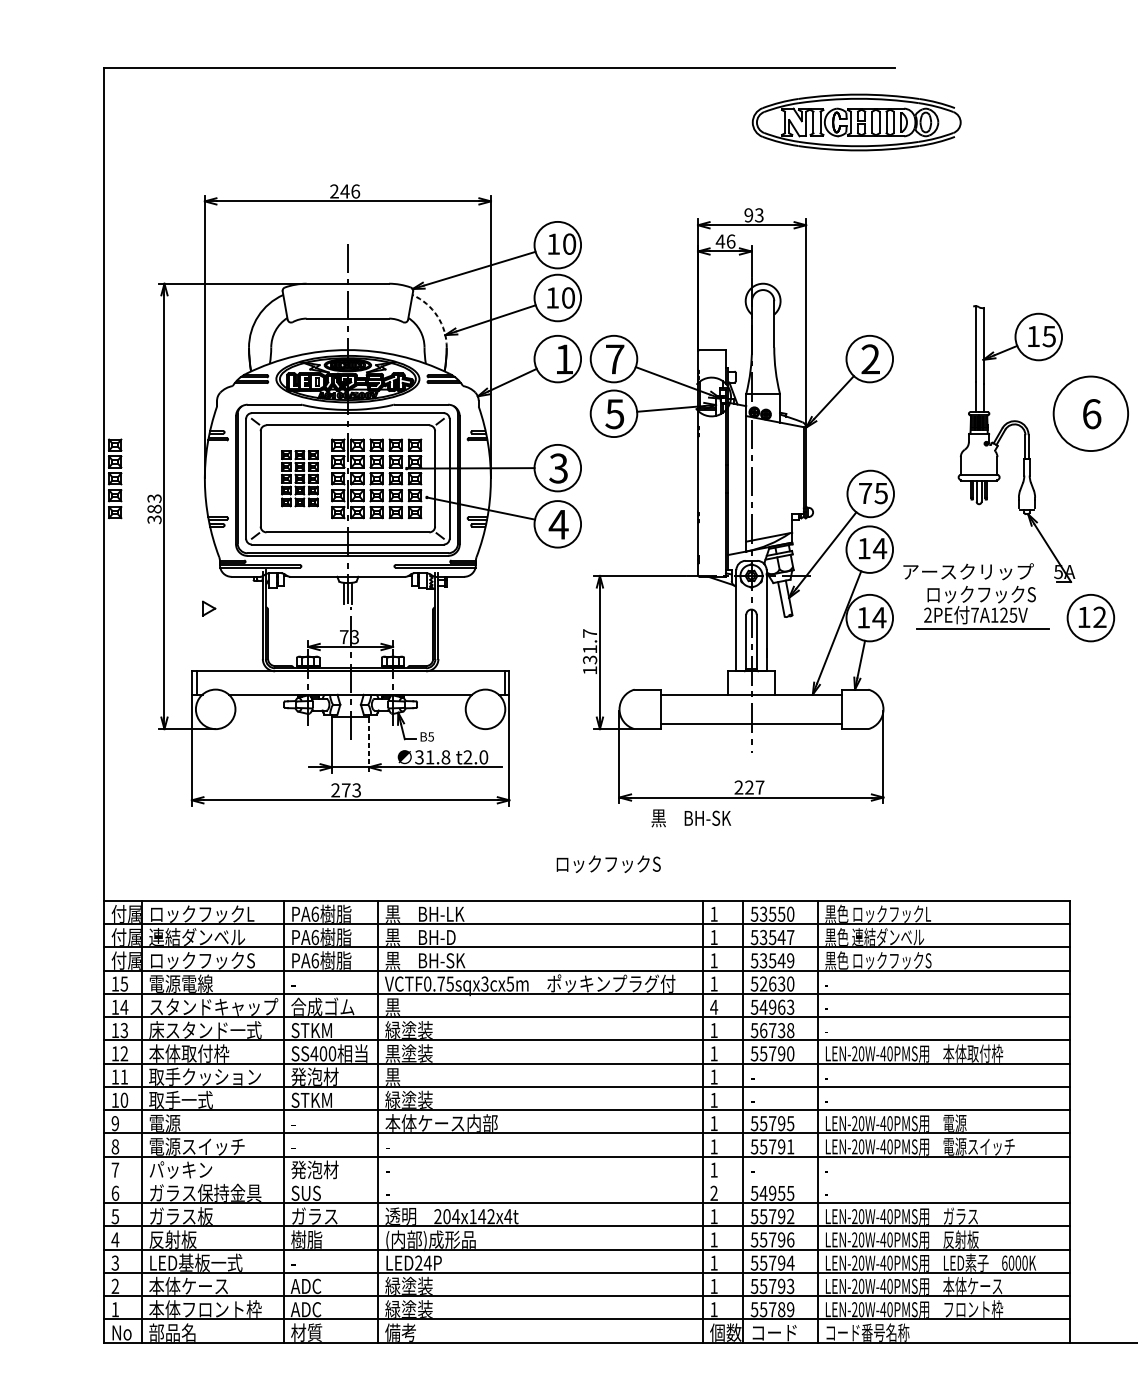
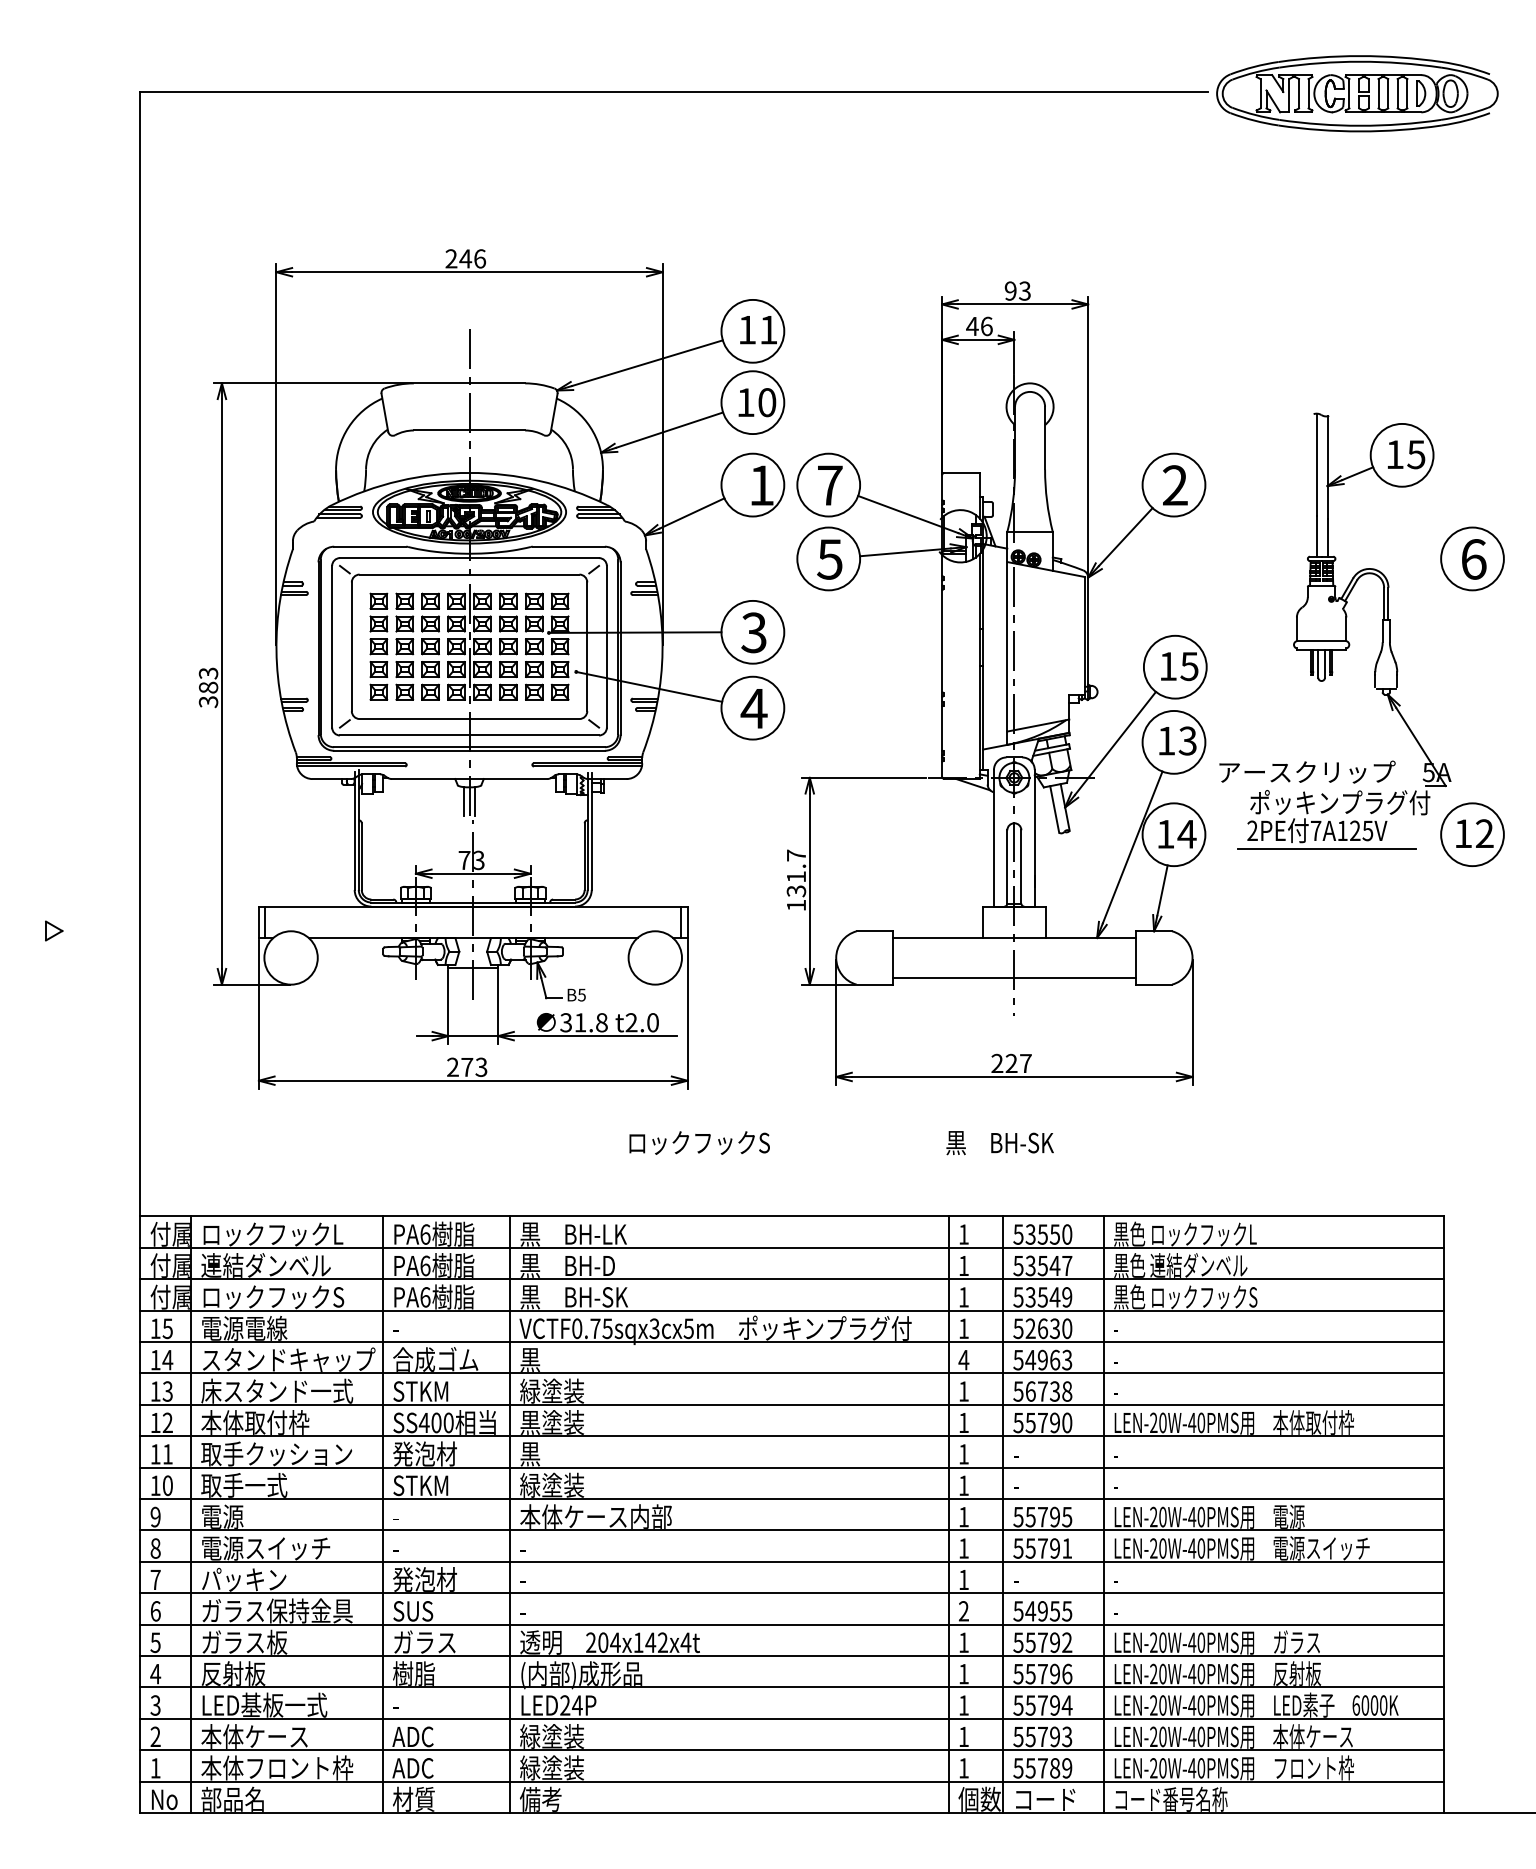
part: (856, 122) -> (1357, 93), moved
text: (569, 243) -> (768, 329), 10 -> 11
arc: (437, 316) -> (590, 427), dashed -> solid
circle: (1090, 413) -> (1472, 558), size x0.62
part: (115, 478) -> (155, 646), removed
part: (299, 478) -> (404, 646), size x1.43
text: (865, 493) -> (1168, 666), 75 -> 15
text: (879, 548) -> (1187, 740), 14 -> 13
text: (993, 594) -> (1340, 802), ロックフックS -> ポッキンプラグ付
part: (209, 608) -> (54, 930), moved
line: (369, 746) -> (498, 1007), dashed -> solid
text: (690, 818) -> (999, 1143), moved
text: (608, 863) -> (699, 1142), moved
line: (586, 1180) -> (791, 1593), added

